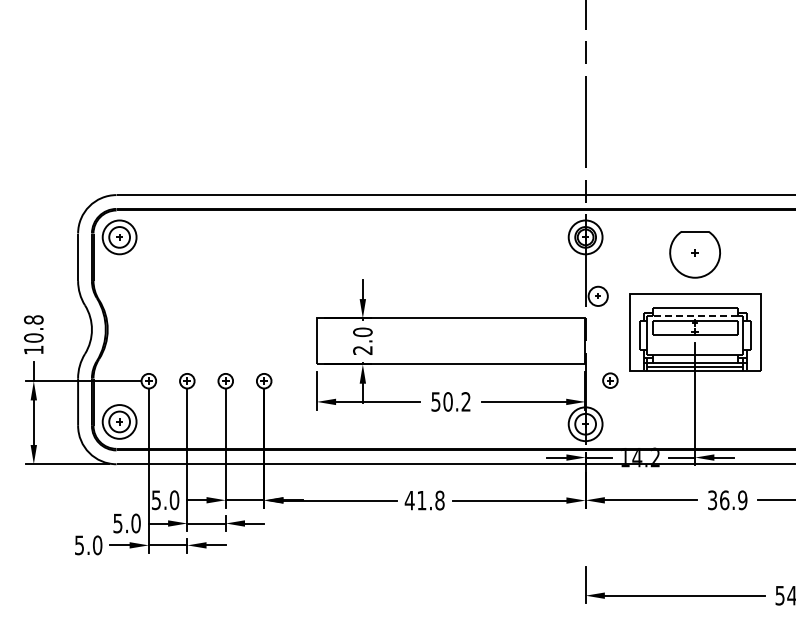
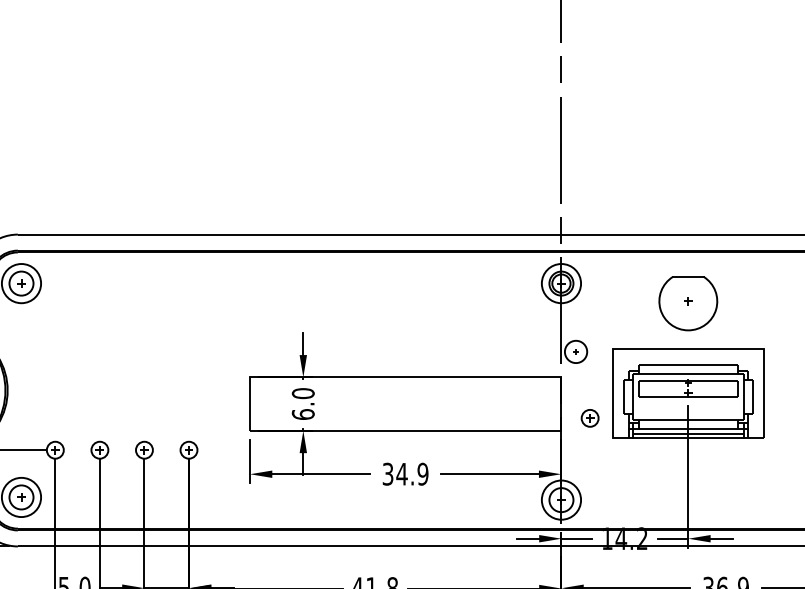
line: (695, 315) -> (688, 374), dashed -> solid
text: (362, 350) -> (302, 414), 2.0 -> 6.0
part: (610, 380) -> (590, 418), moved
text: (450, 401) -> (404, 473), 50.2 -> 34.9

